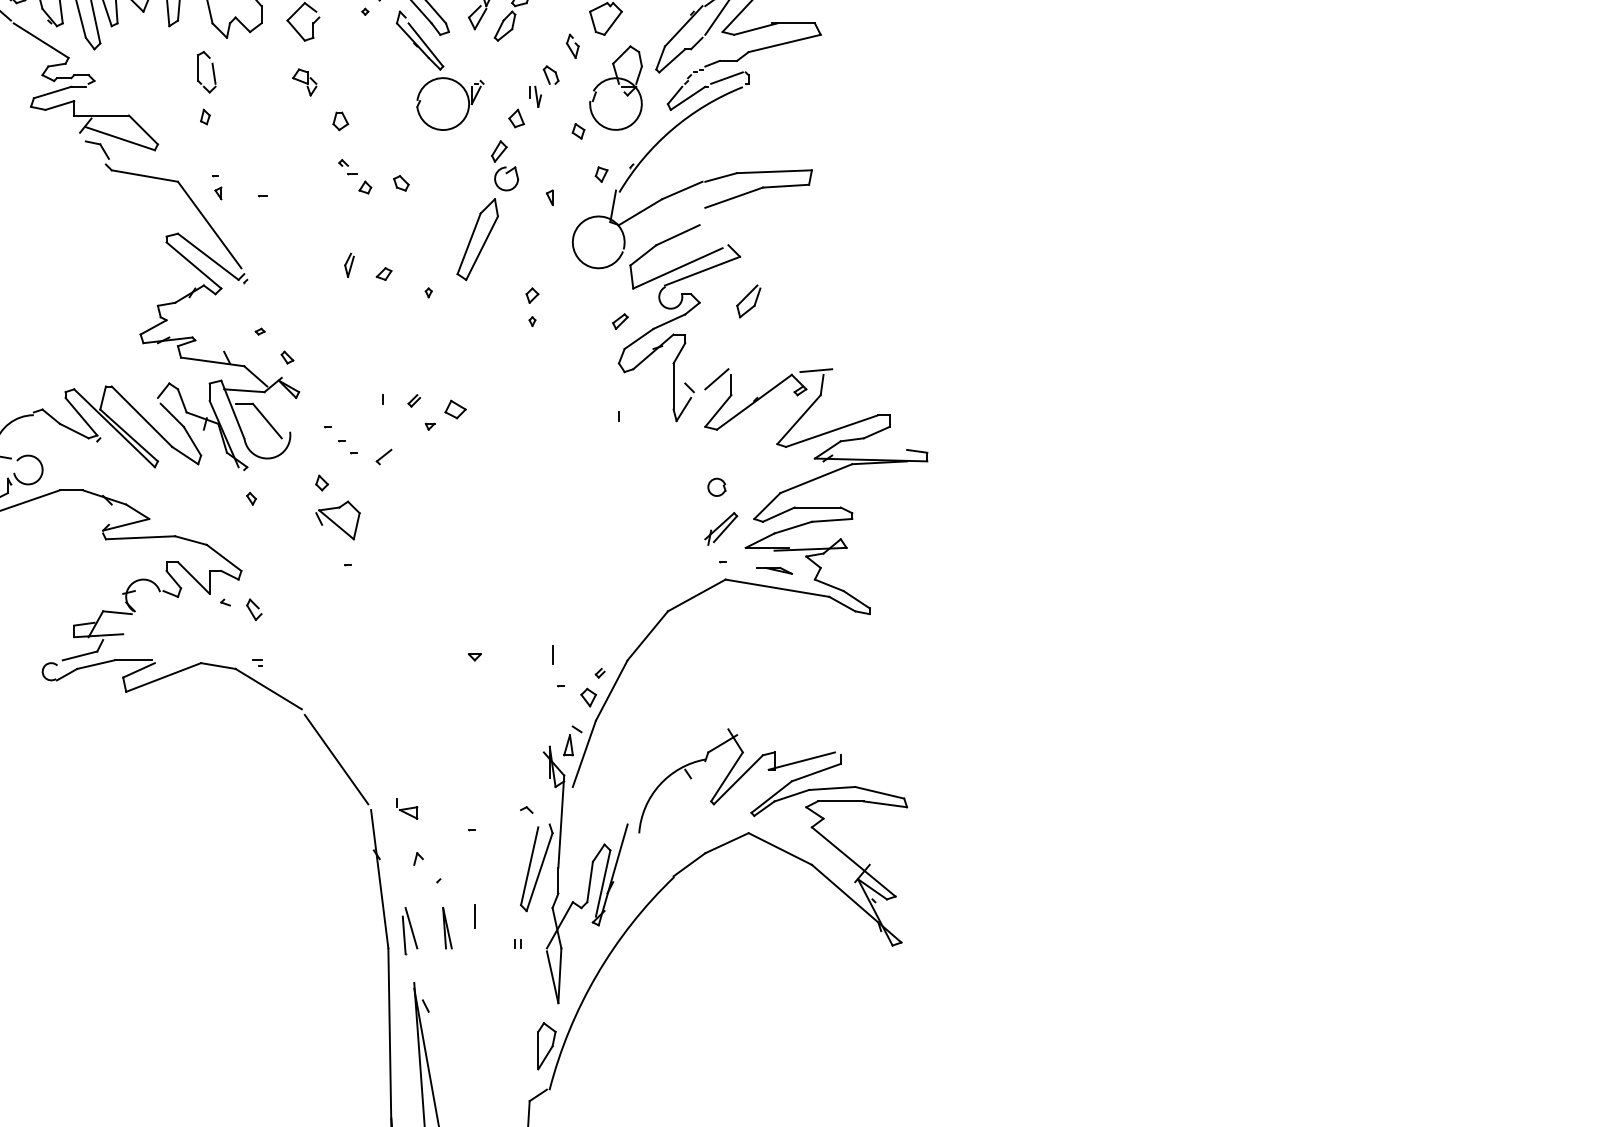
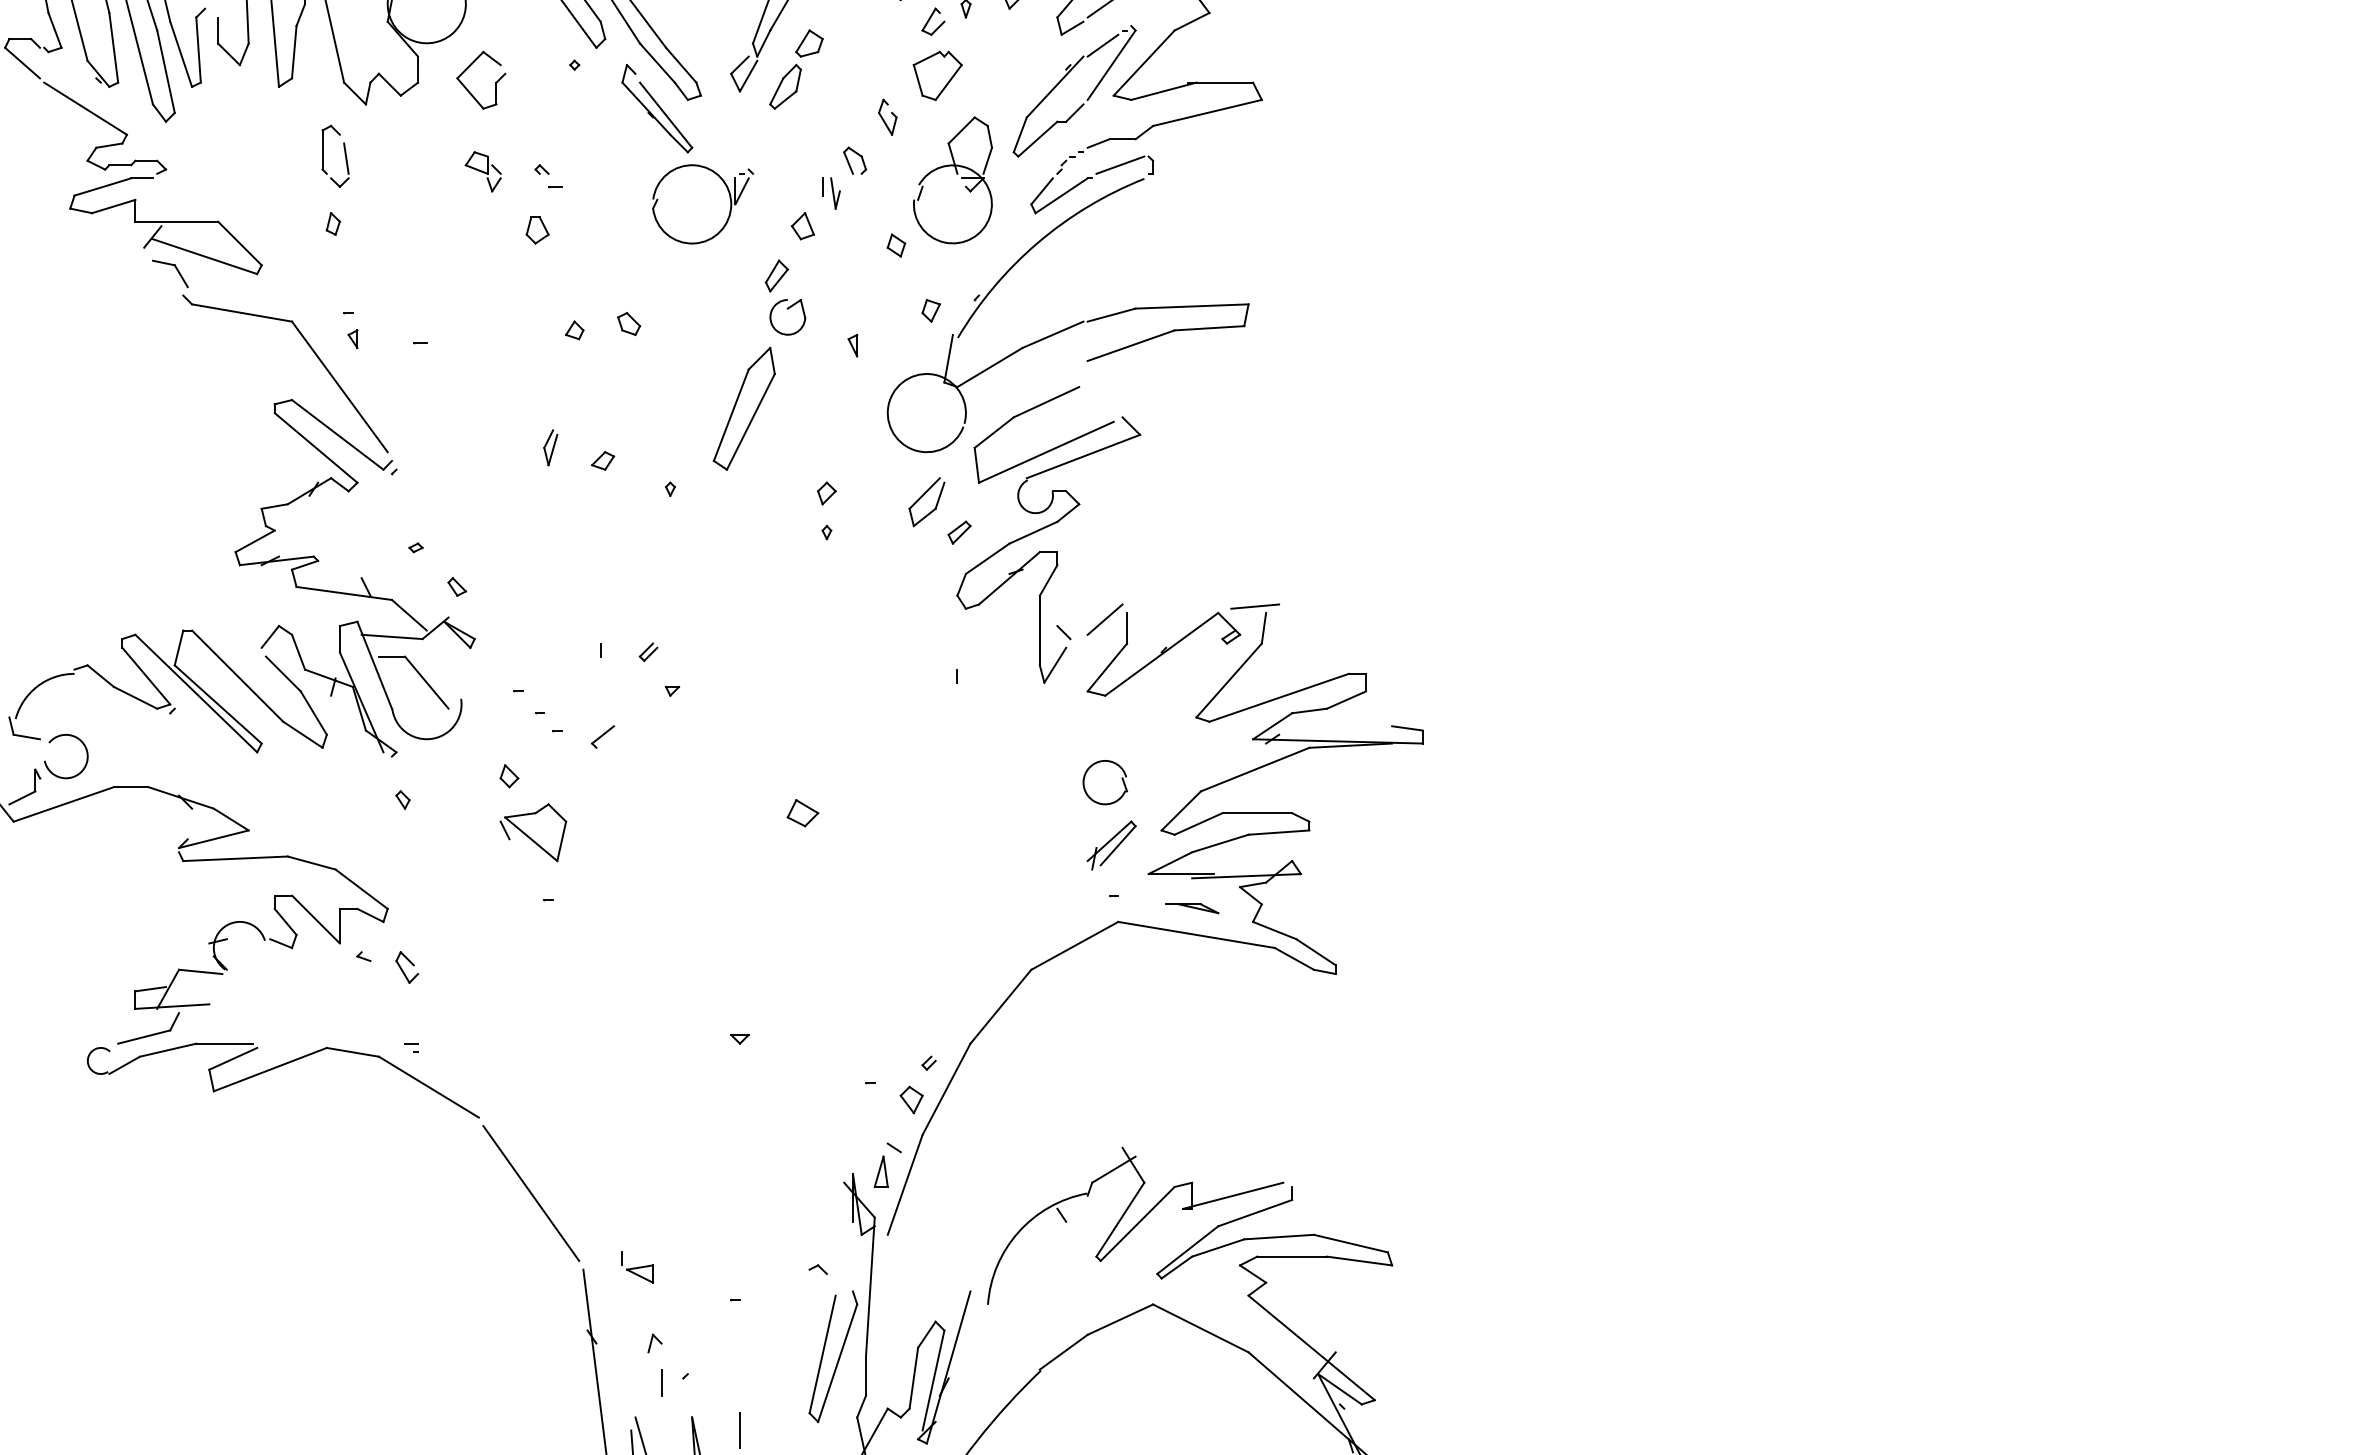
part: (347, 167) -> (547, 176), moved
part: (748, 301) -> (926, 502), moved
part: (455, 409) -> (802, 813), moved
part: (716, 487) -> (1104, 782), size x1.67
line: (552, 654) -> (660, 1381), moved

